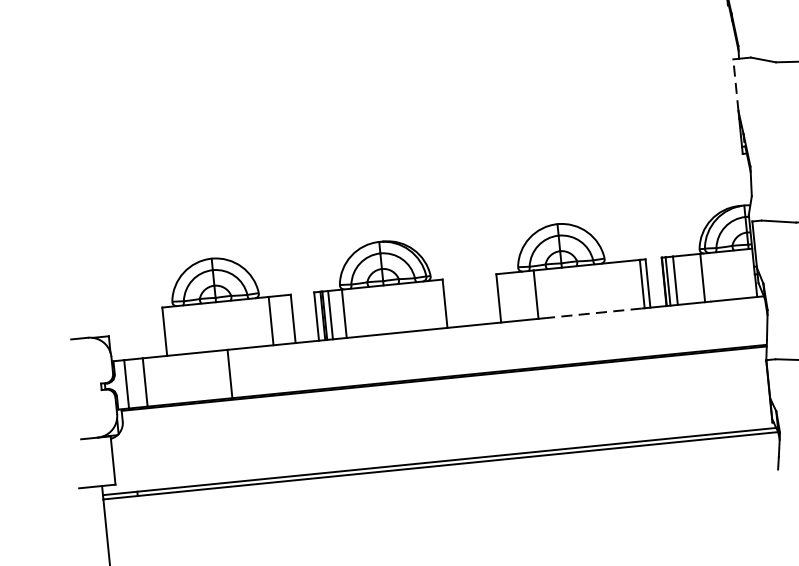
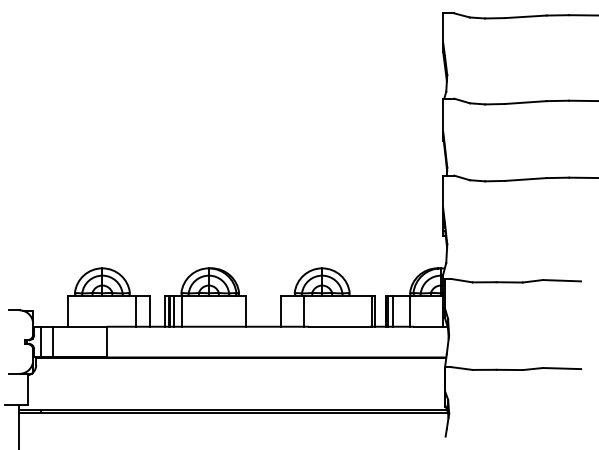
line: (736, 84) -> (443, 191), dashed -> solid
line: (593, 312) -> (339, 326), dashed -> solid

